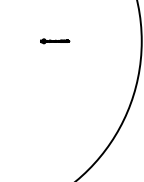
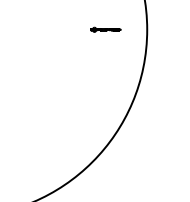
part: (54, 41) -> (105, 29), moved

